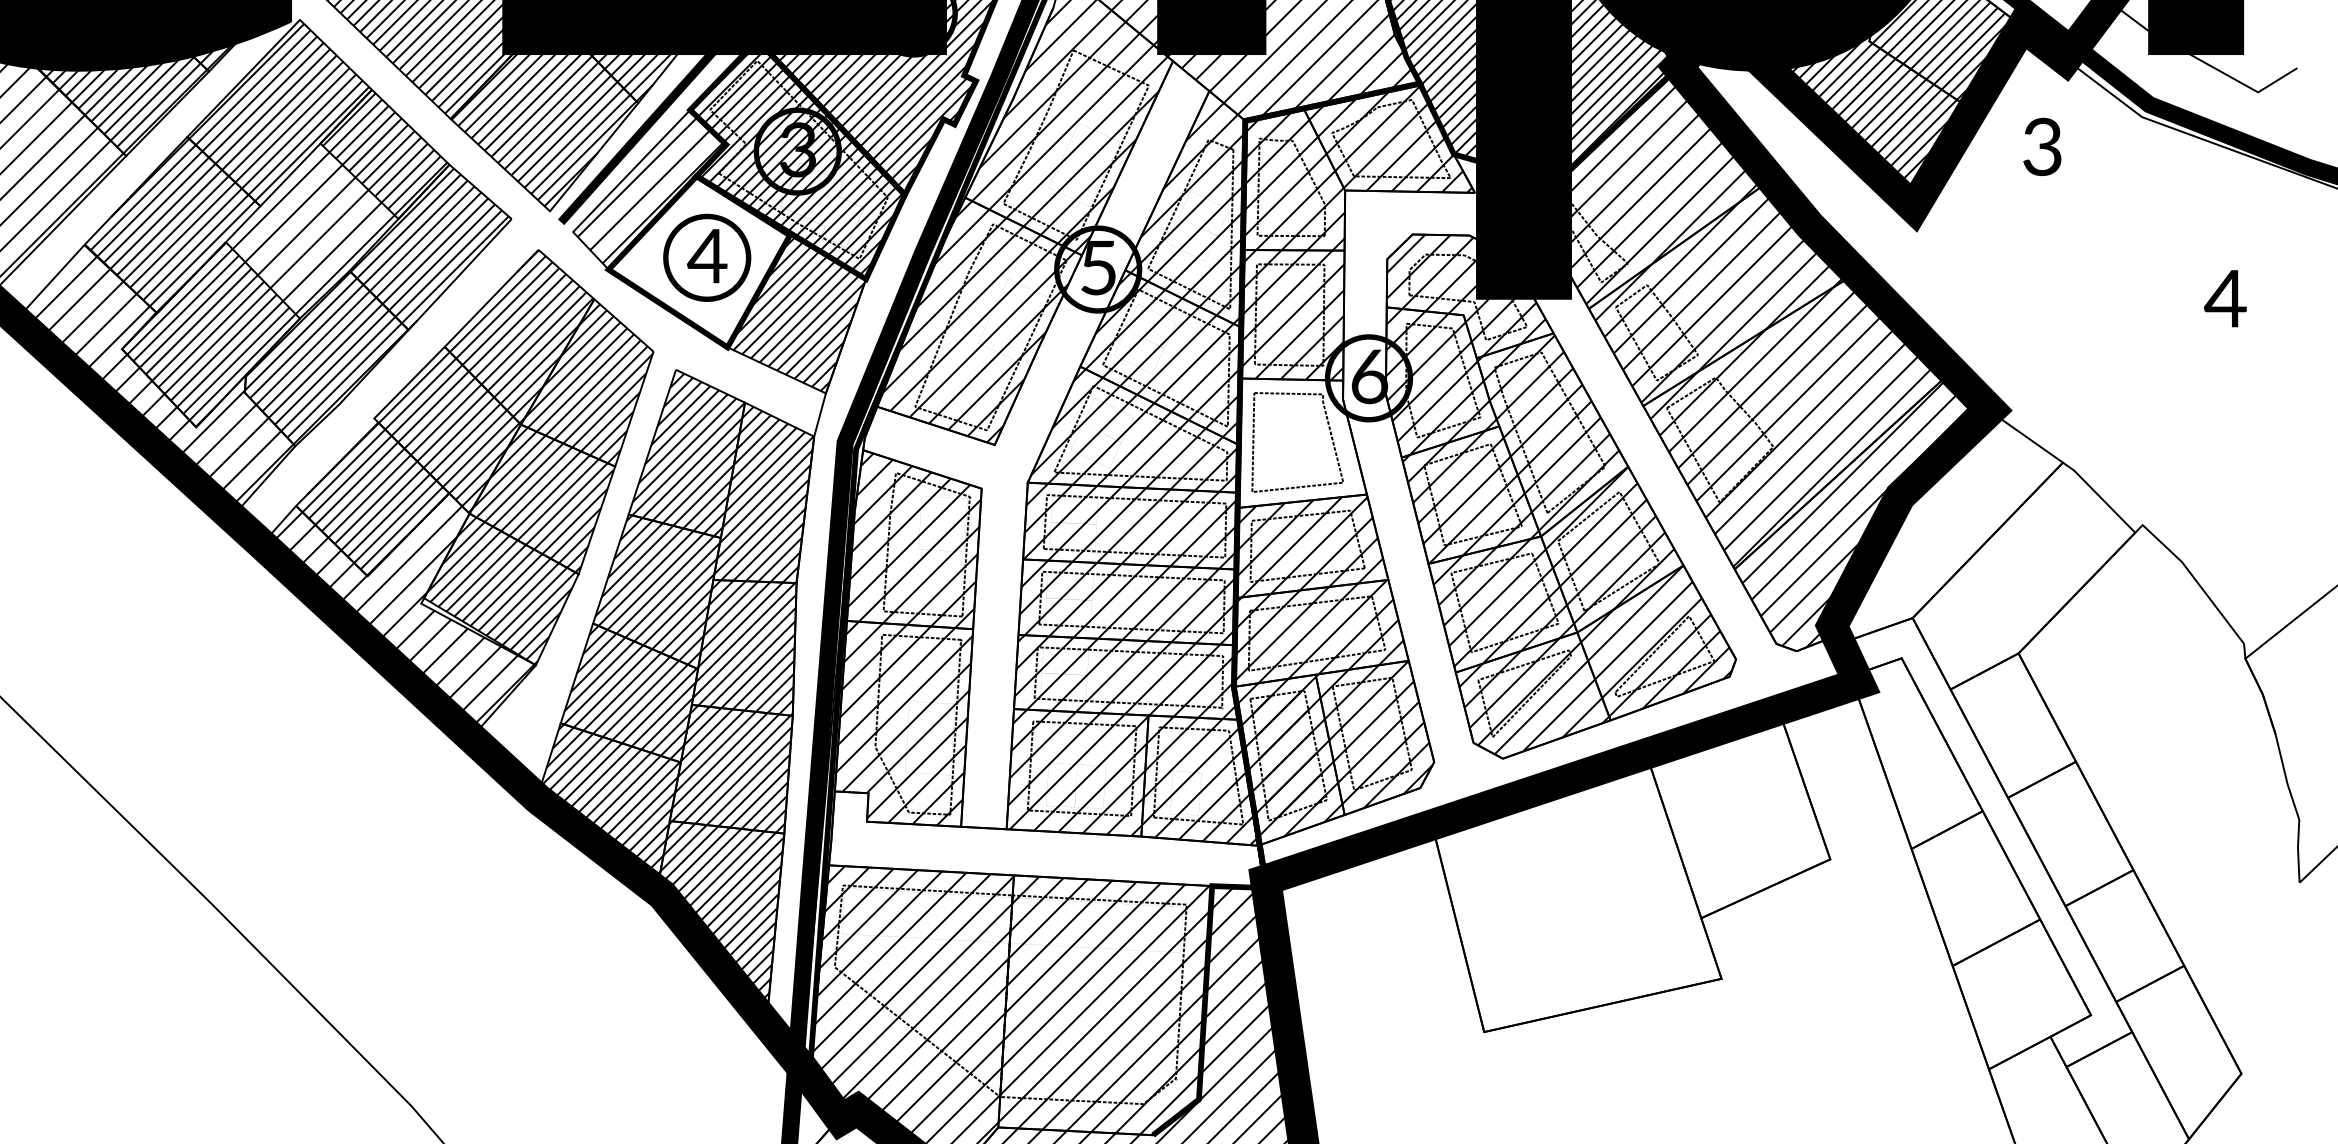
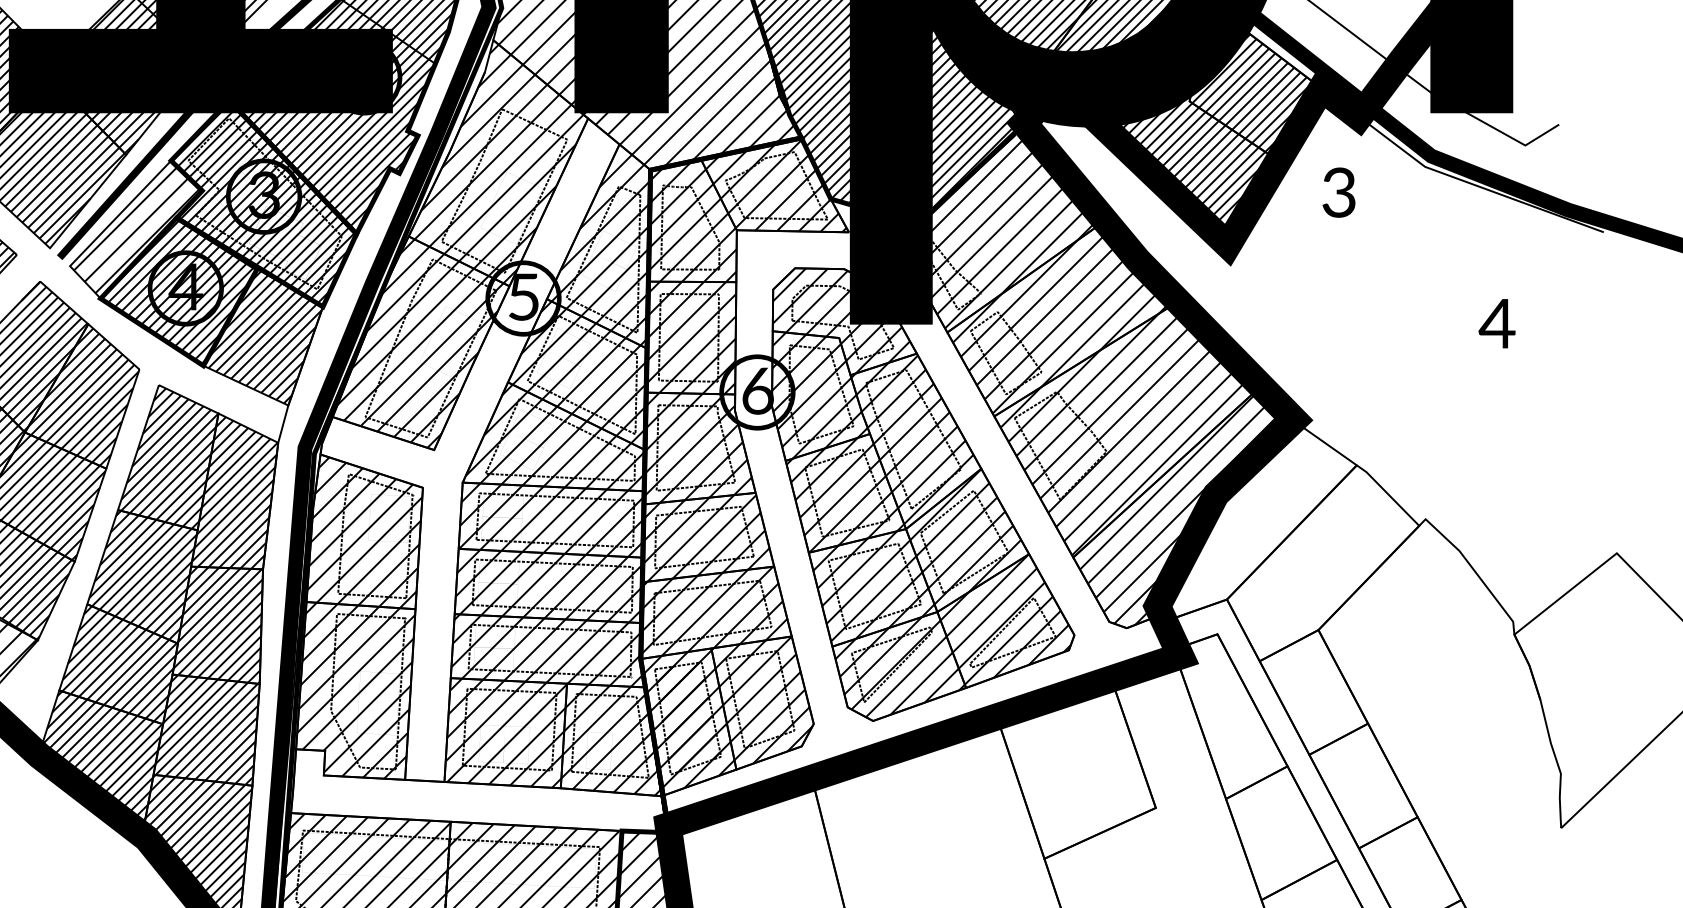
hatch: (697, 261) -> (177, 291), added
hatch: (1299, 442) -> (697, 447), added

